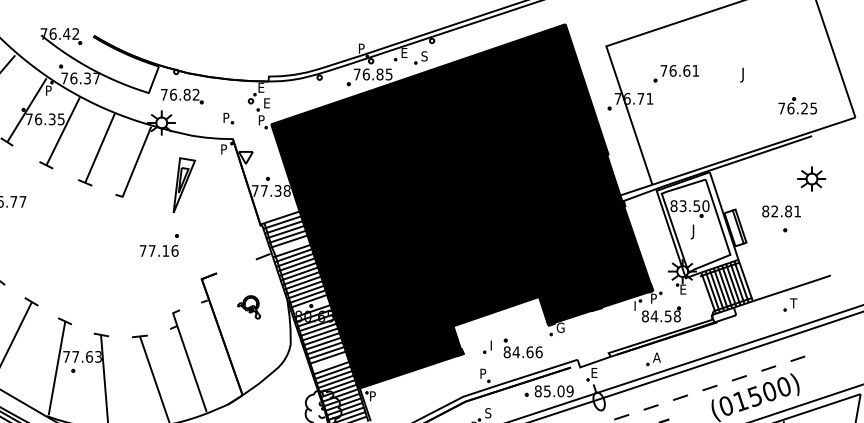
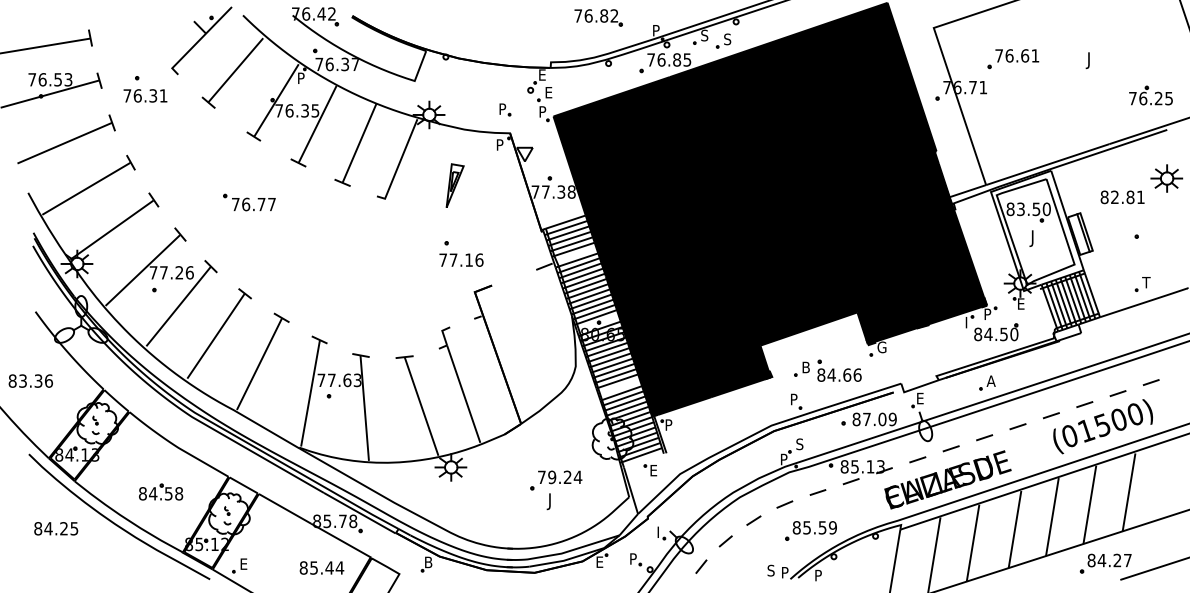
text: (404, 52) -> (704, 35), E -> S
part: (182, 96) -> (598, 17), moved
part: (184, 185) -> (455, 185), size x0.7
text: (781, 211) -> (1122, 197), moved
text: (159, 250) -> (461, 259), moved
part: (790, 305) -> (1142, 284), moved
part: (249, 306) -> (528, 323), removed
text: (677, 316) -> (1014, 334), 84.58 -> 84.50
text: (494, 345) -> (806, 367), I -> B
text: (547, 391) -> (866, 419), 85.09 -> 87.09

